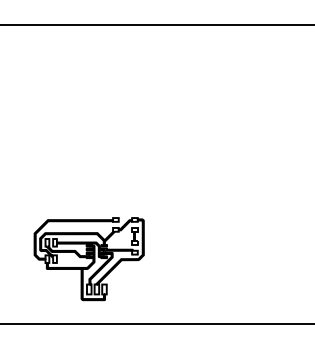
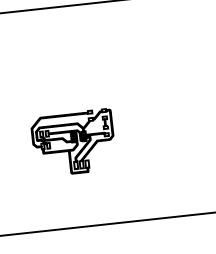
part: (88, 259) -> (73, 143), moved

